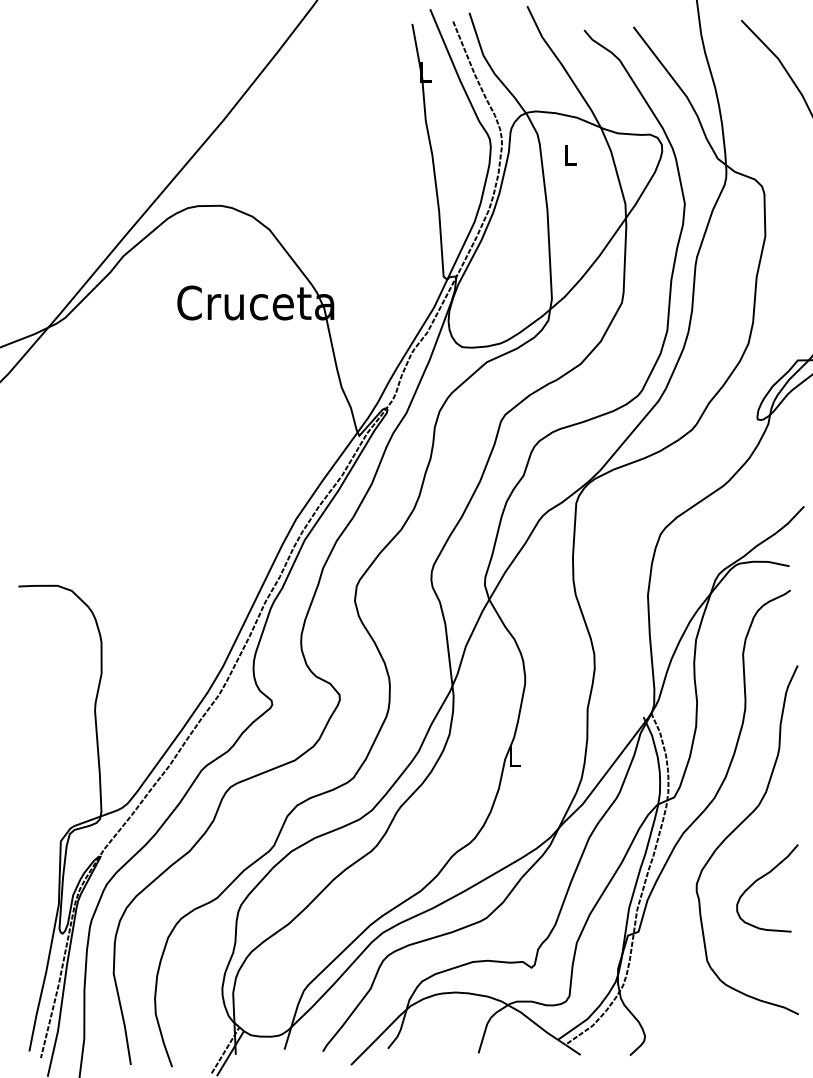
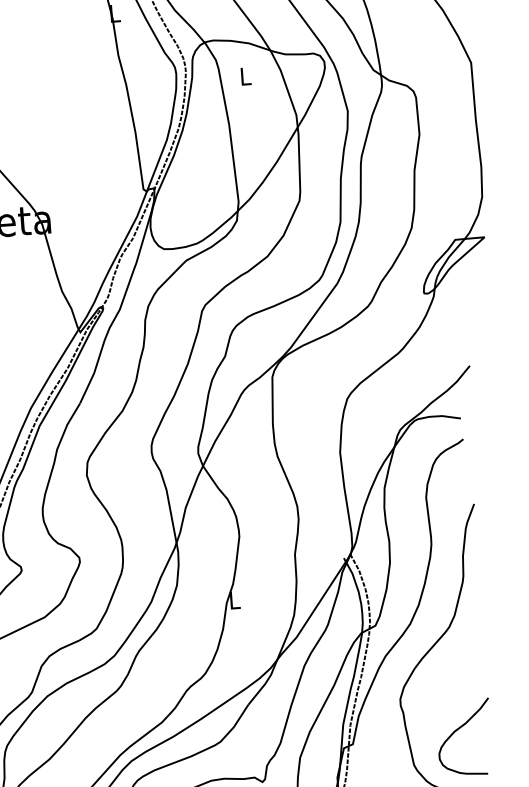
curve: (760, 879) -> (458, 730), moved

